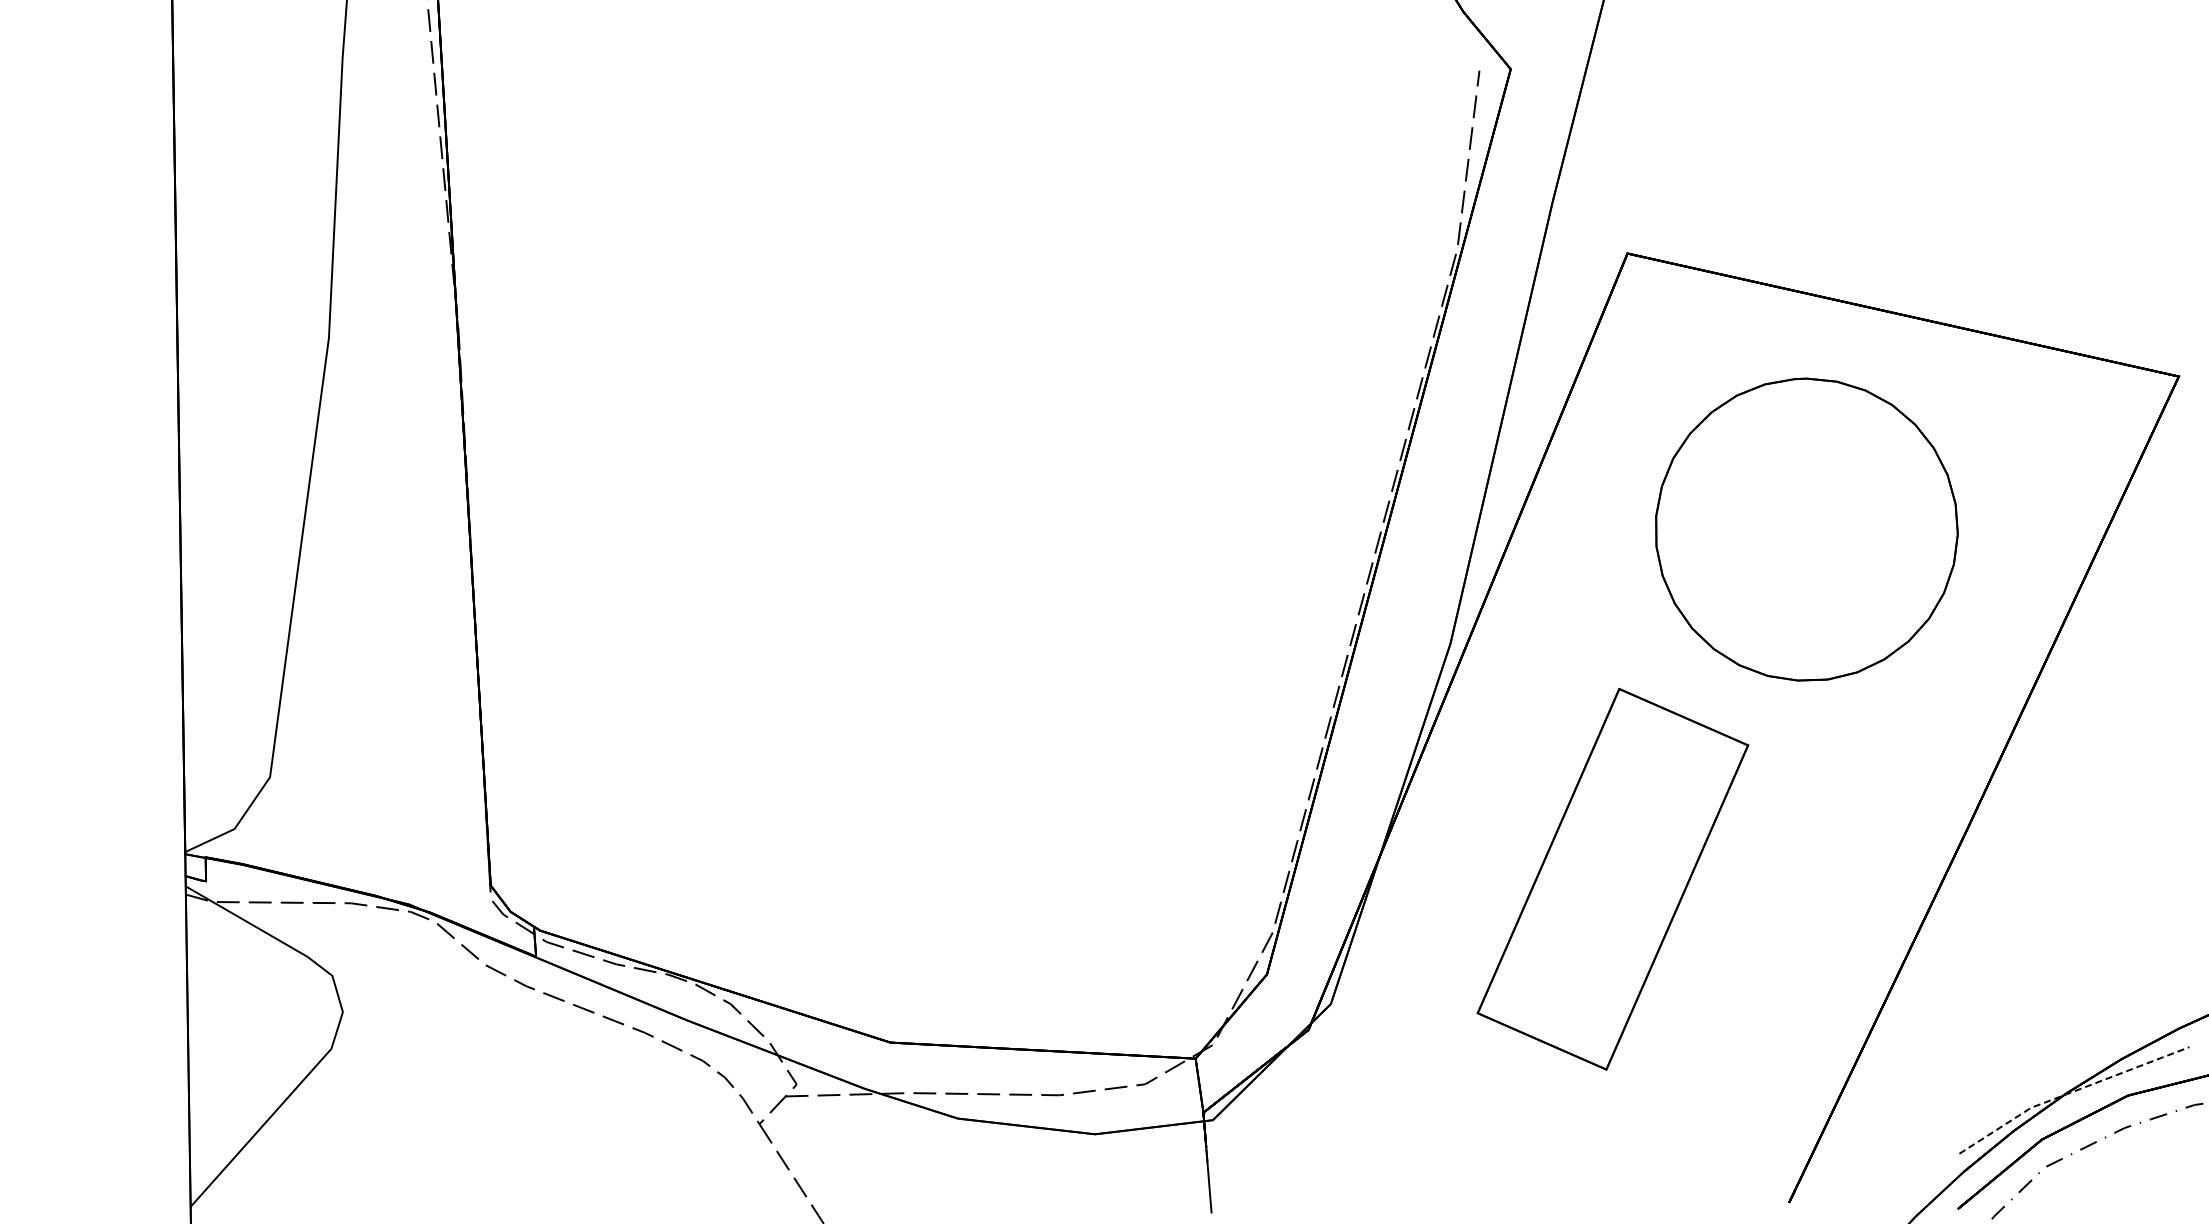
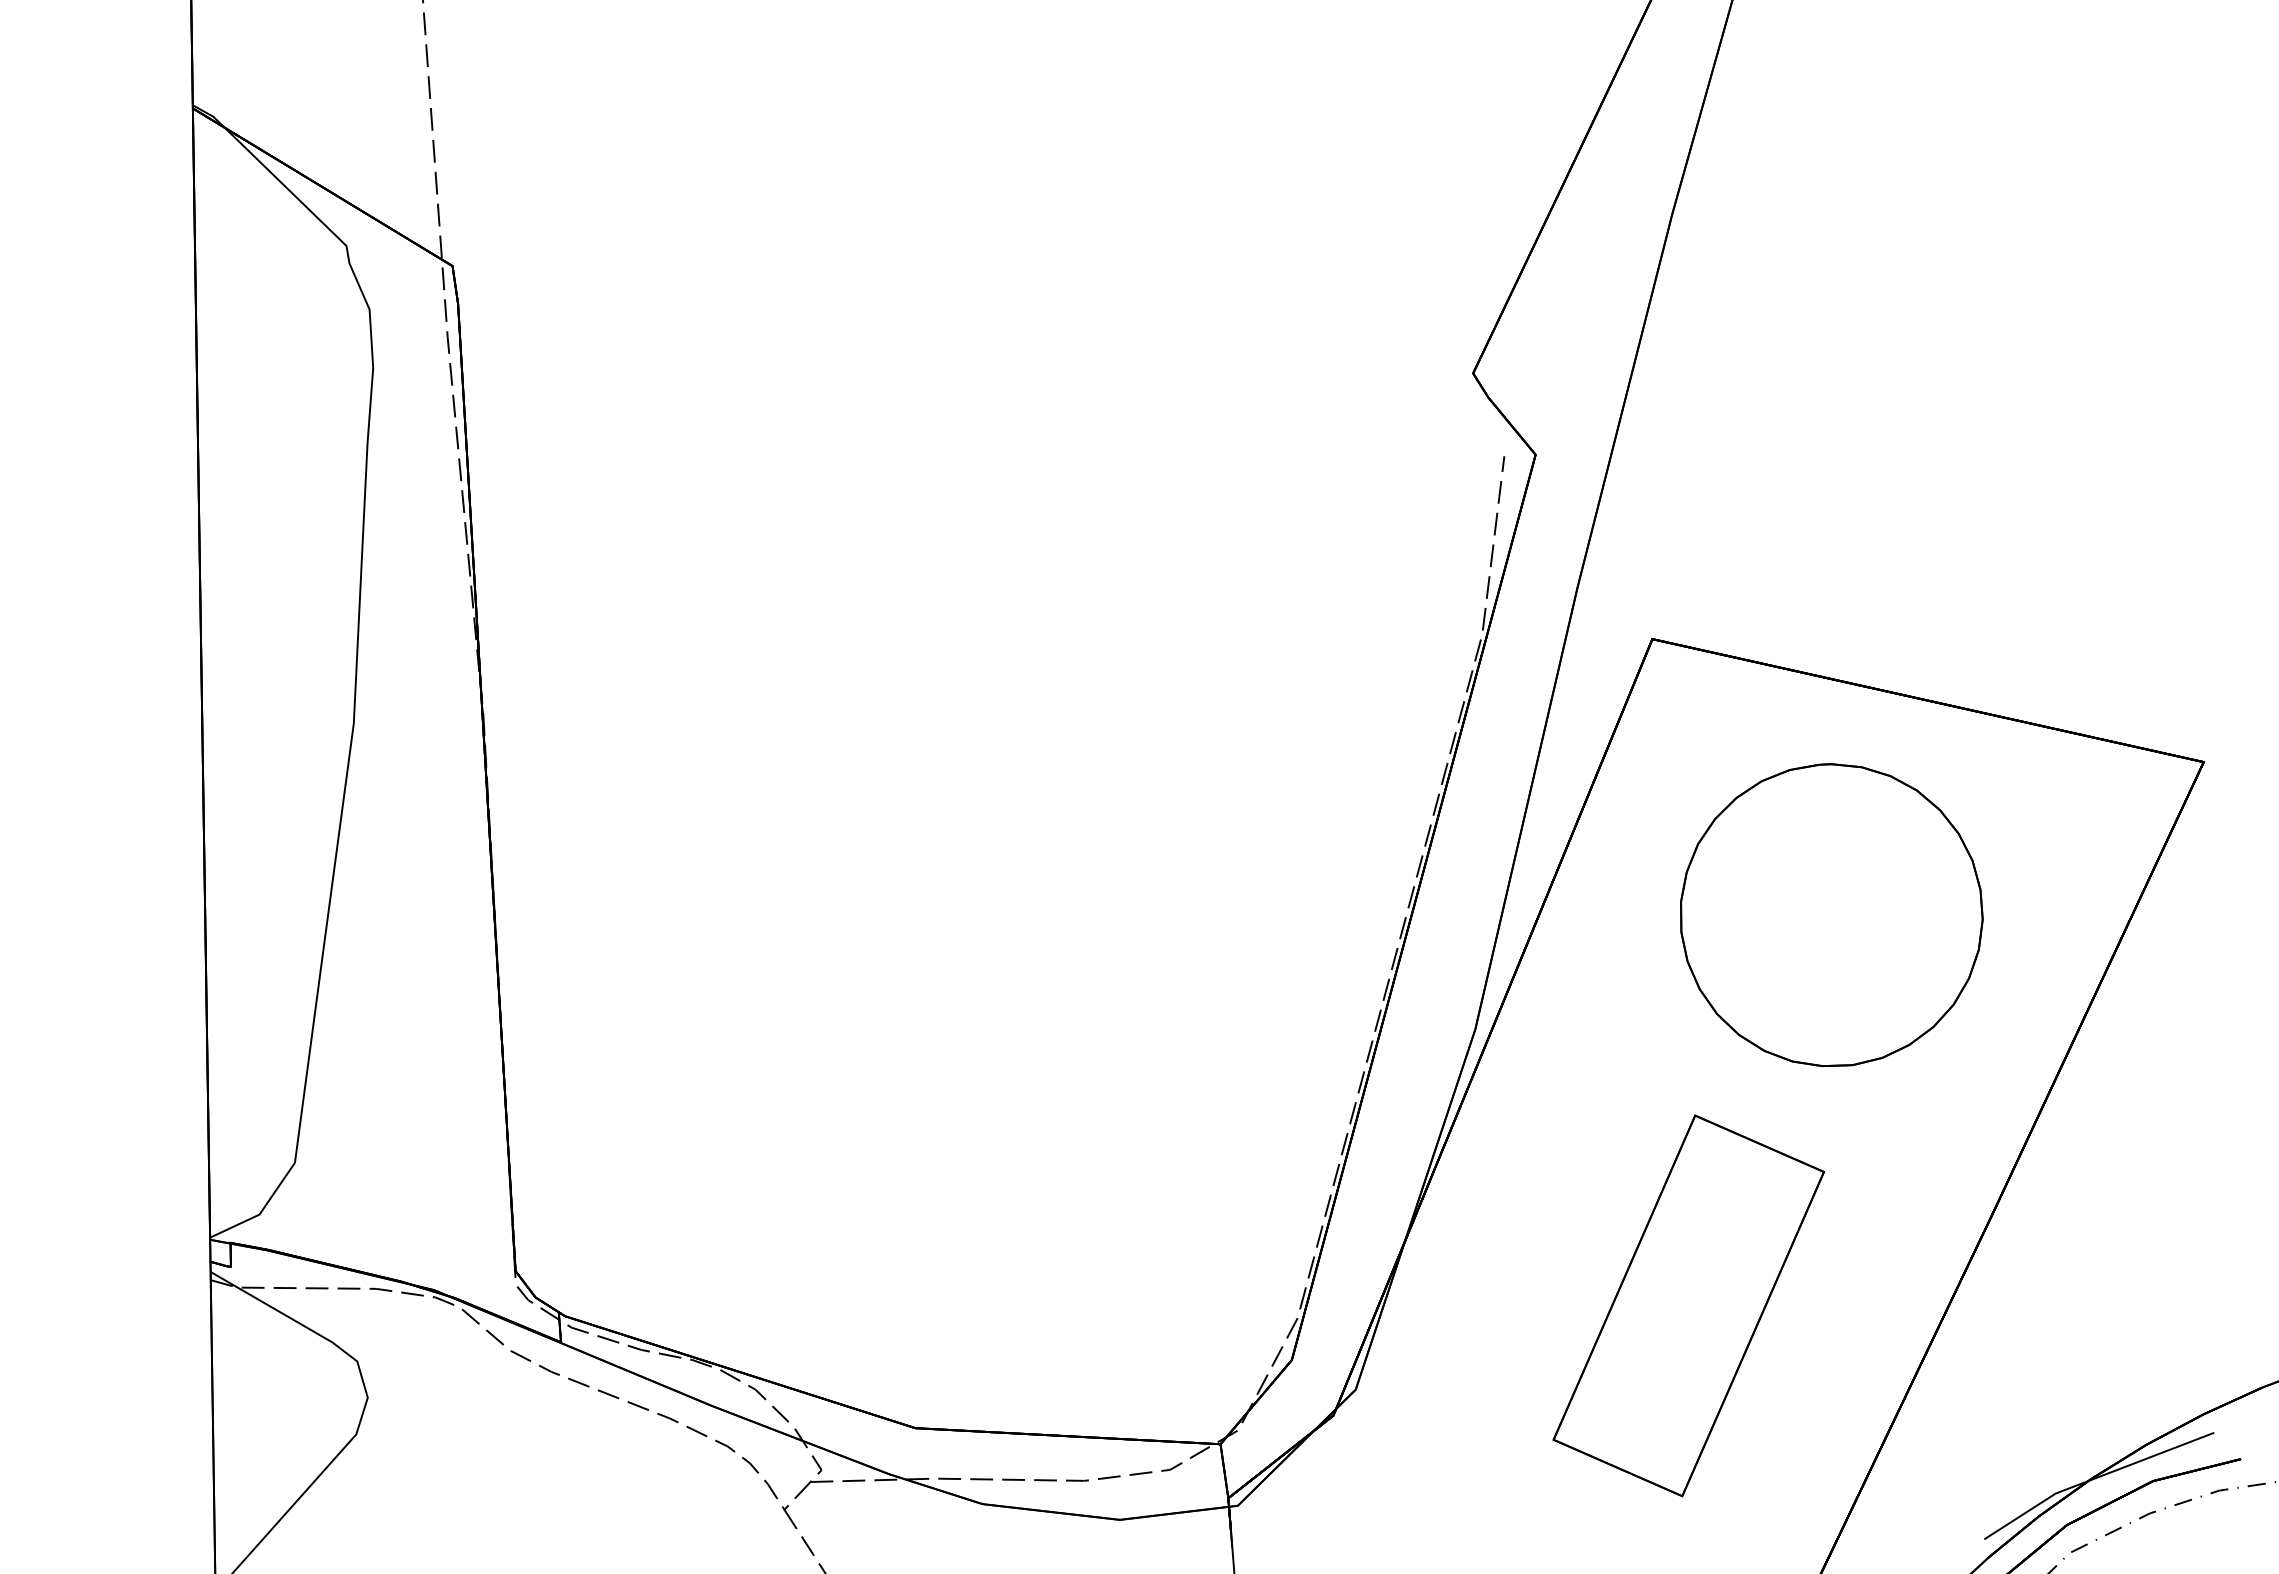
part: (1612, 878) -> (1688, 1305), moved
line: (2069, 1092) -> (2094, 1478), dashed -> solid

